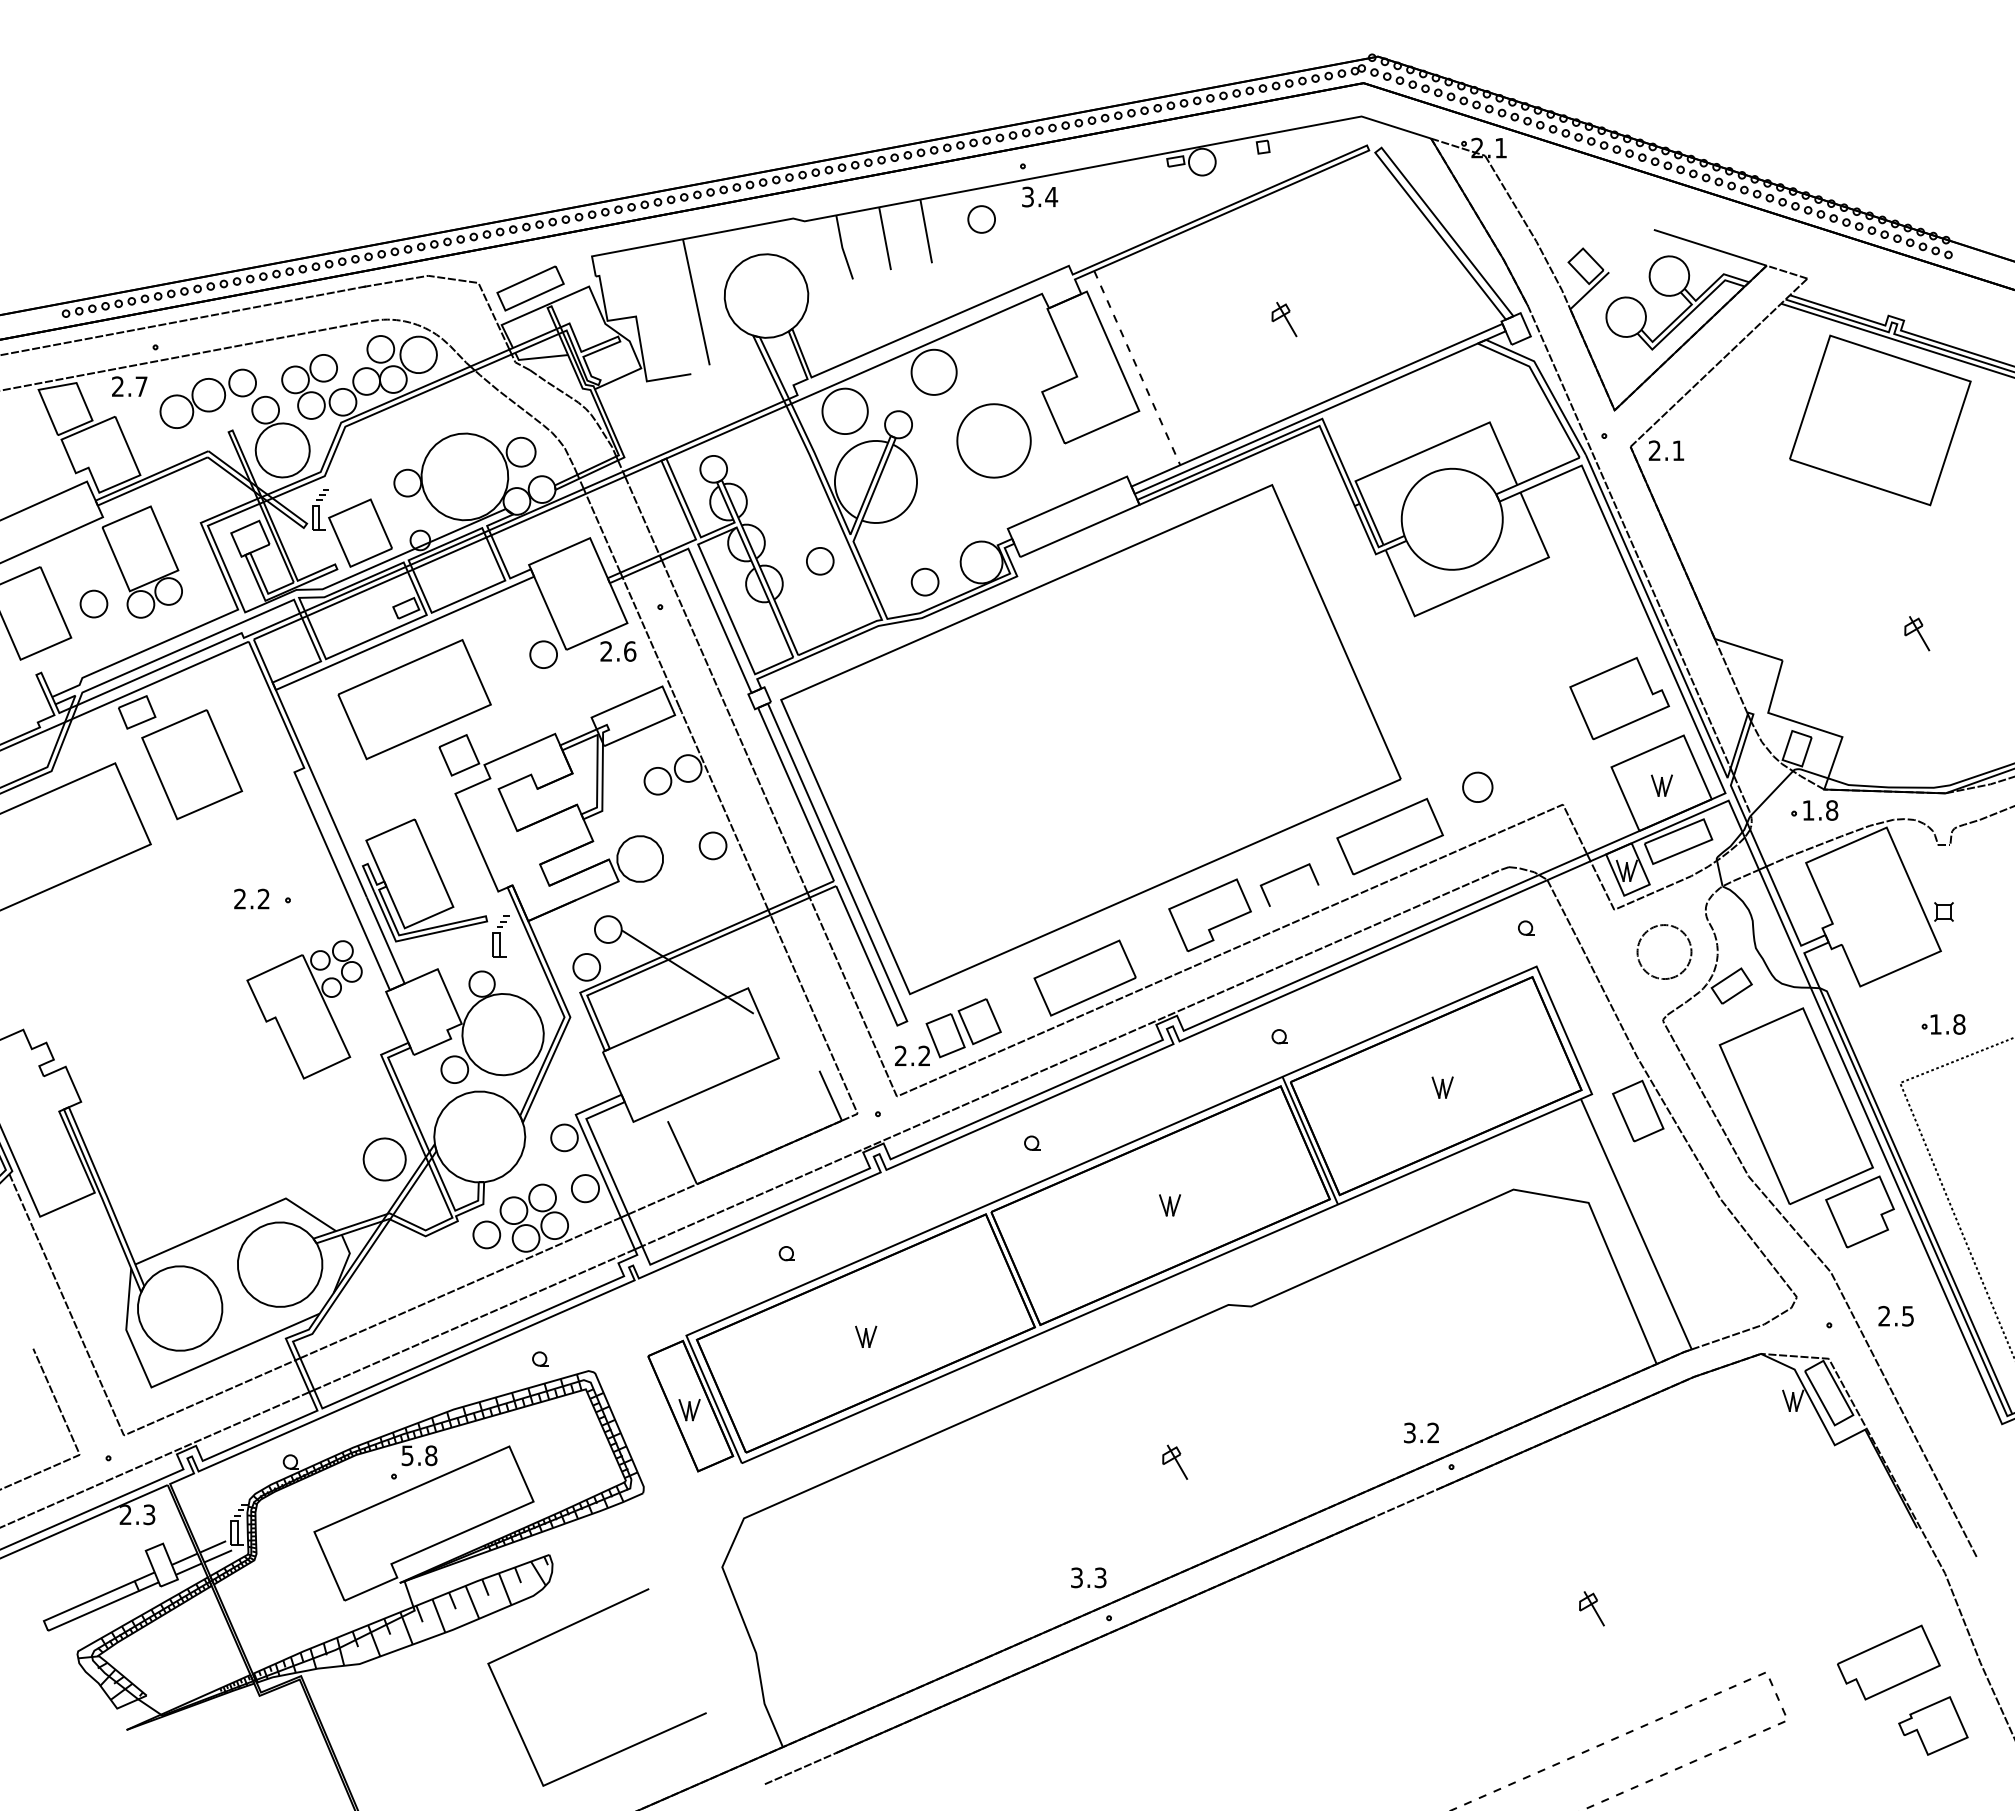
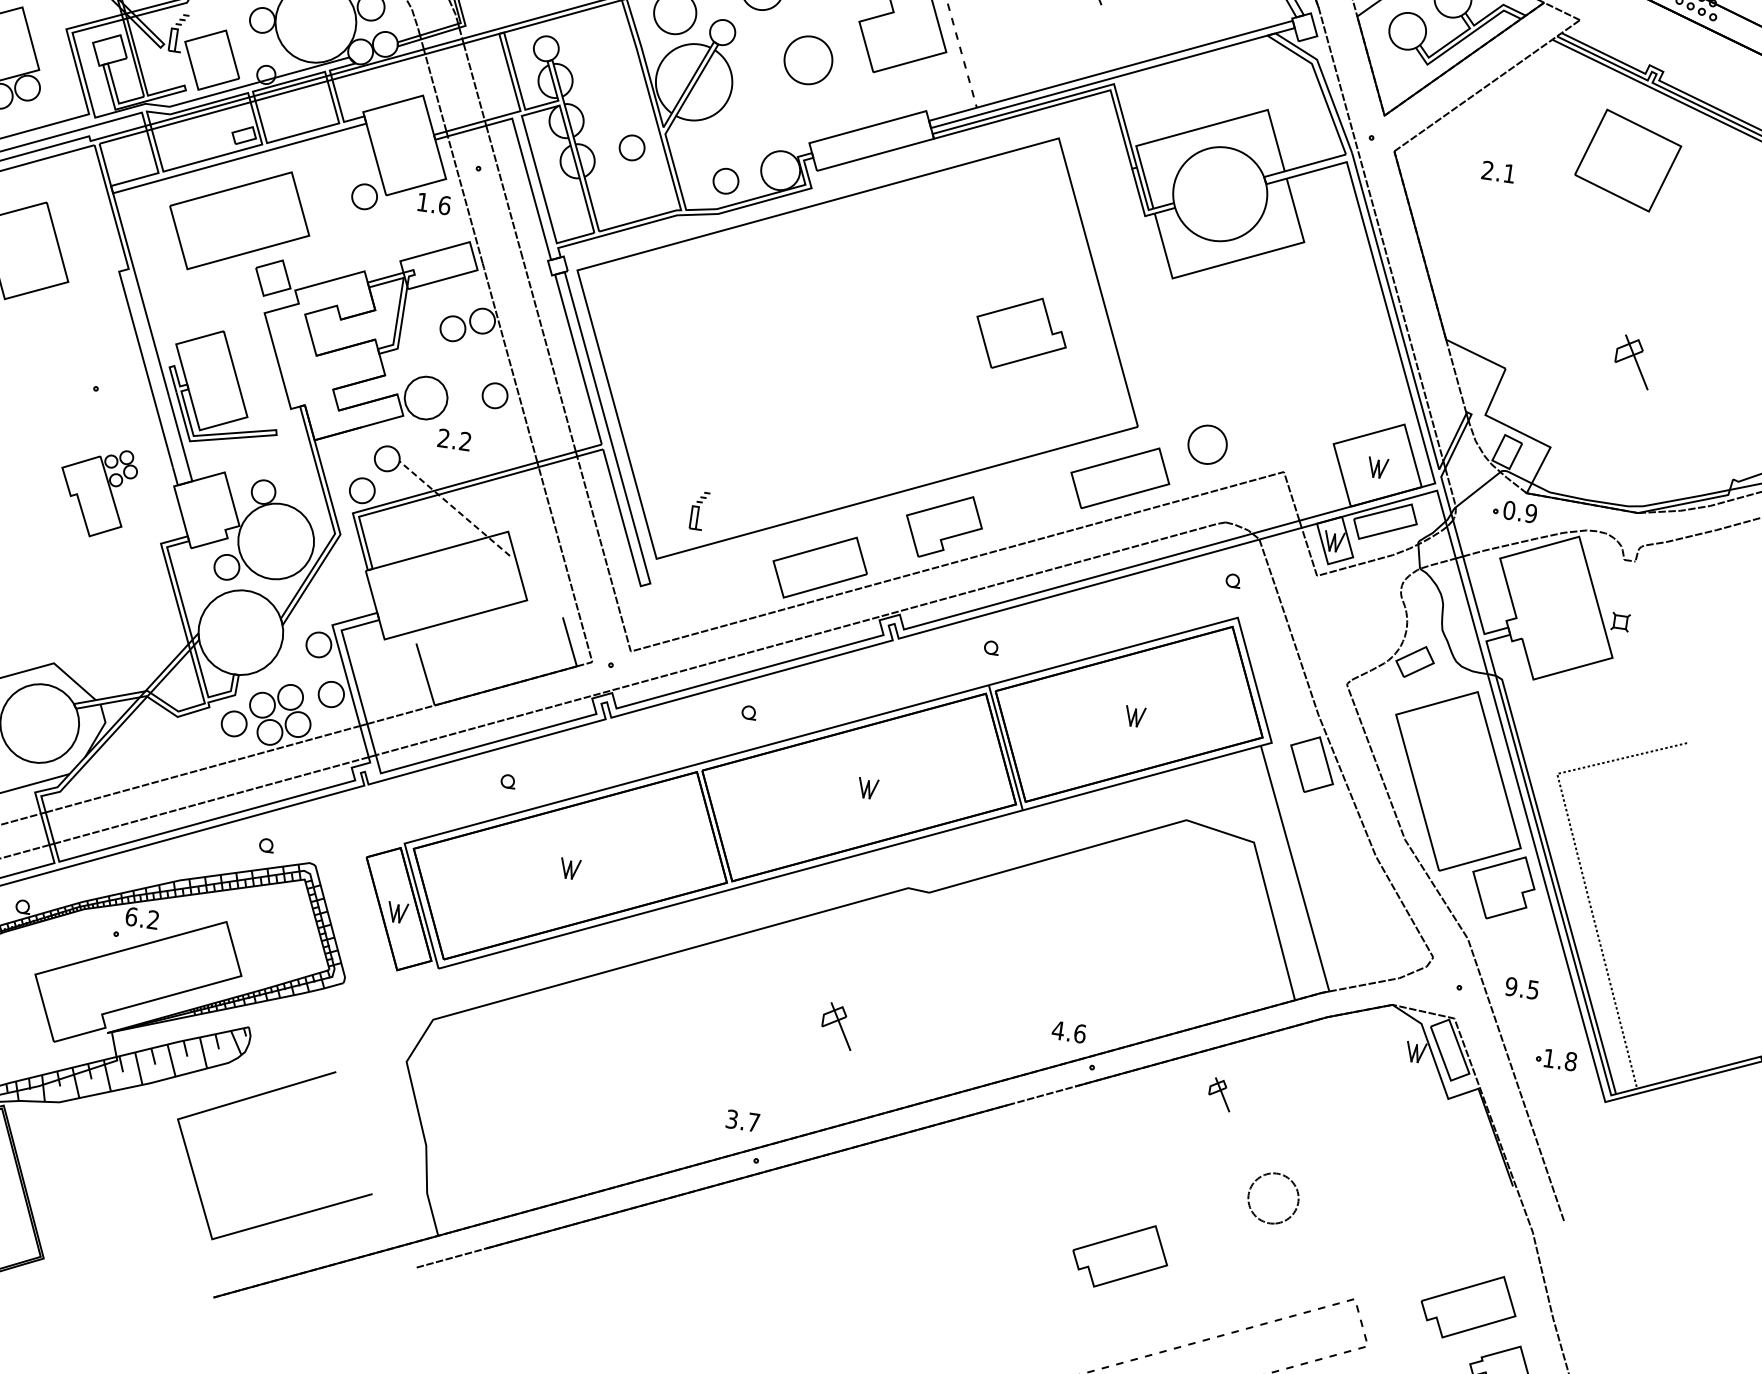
part: (1880, 420) -> (1628, 160), size x0.6
part: (993, 440) -> (808, 59), size x0.7
text: (1666, 450) -> (1498, 171), moved
part: (1917, 633) -> (1633, 361), size x1.6
text: (606, 651) -> (422, 202), 2.6 -> 1.6
part: (1619, 698) -> (1021, 333), moved
part: (1477, 786) -> (1207, 443), size x1.4
text: (1820, 810) -> (1520, 512), 1.8 -> 0.9
line: (1284, 876) -> (1017, 500), removed
text: (251, 898) -> (454, 439), moved
part: (1662, 926) -> (1275, 1174), moved
part: (500, 936) -> (698, 510), moved
line: (686, 971) -> (453, 507), solid -> dashed
part: (304, 1009) -> (96, 491), size x0.7
part: (1943, 1024) -> (1556, 1059), moved
part: (948, 1031) -> (687, 598), removed
part: (384, 1159) -> (150, 640), removed
text: (1884, 1316) -> (1511, 987), 2.5 -> 9.5
text: (1421, 1432) -> (1069, 1031), 3.2 -> 4.6
text: (419, 1455) -> (142, 918), 5.8 -> 6.2
part: (1175, 1461) -> (838, 1025), size x1.4
text: (1100, 1577) -> (753, 1122), 3.3 -> 3.7
part: (1591, 1608) -> (1220, 1094), moved
part: (1510, 1662) -> (1120, 1255), added

